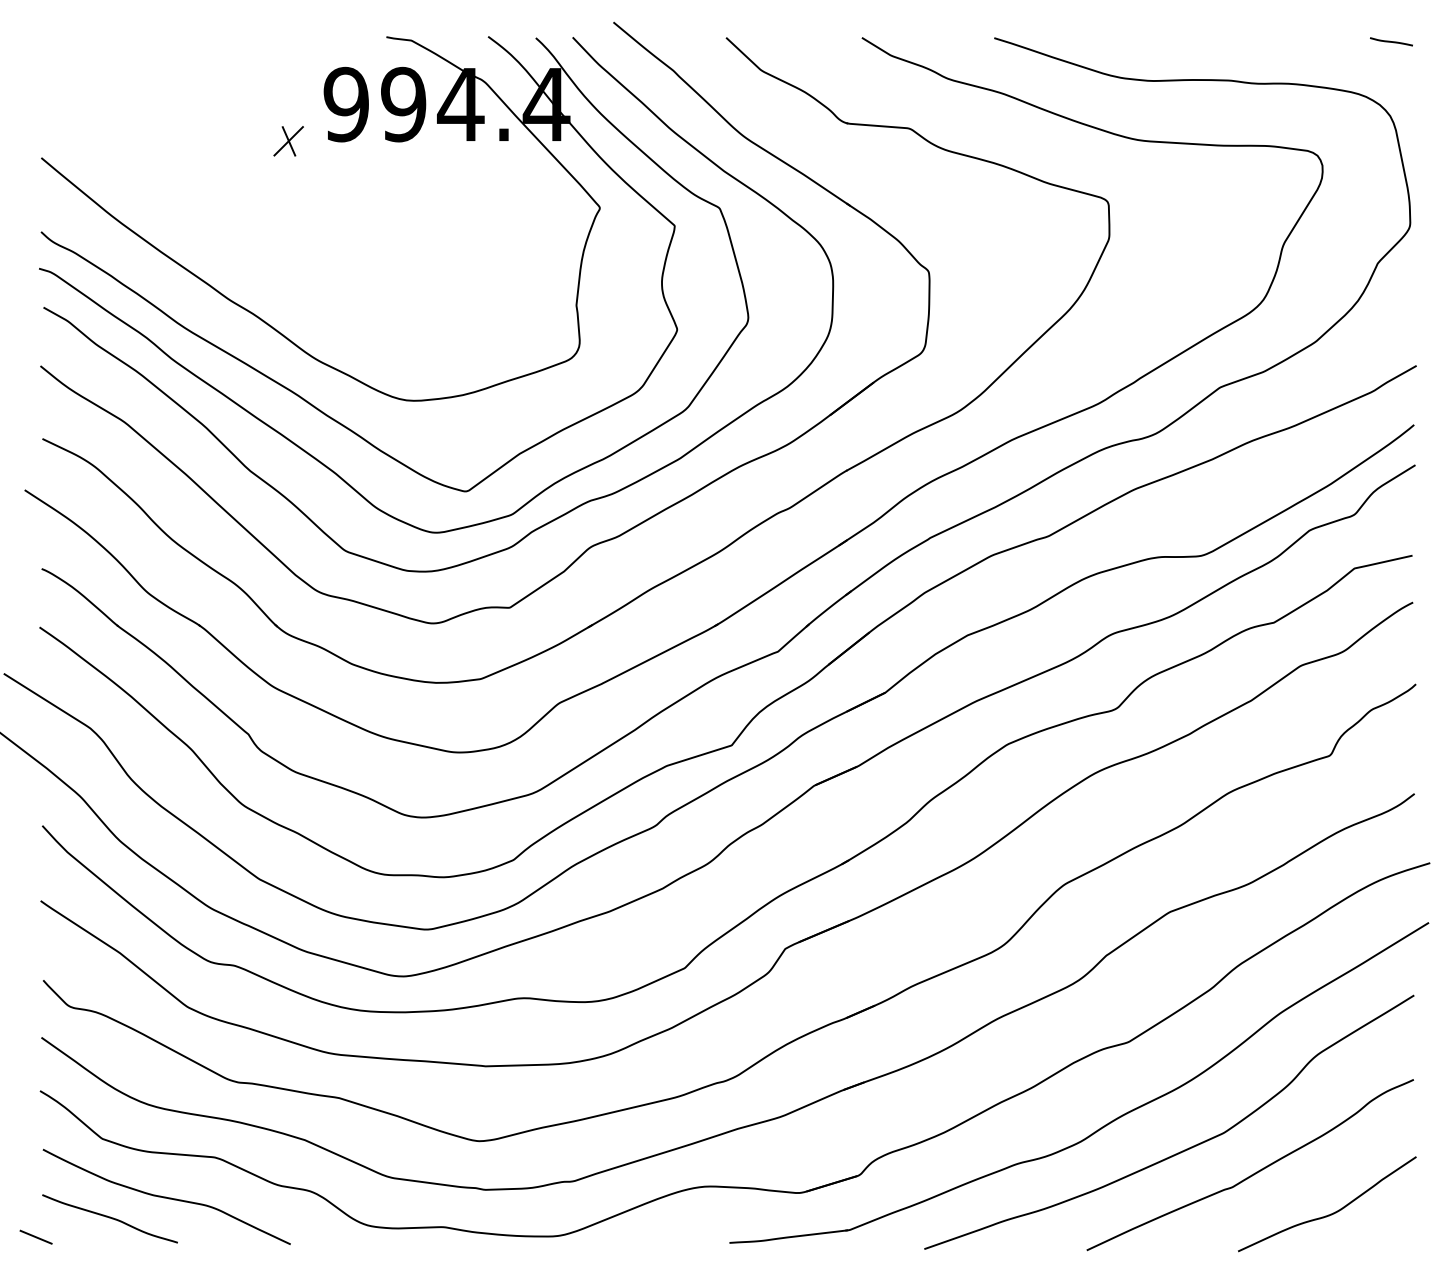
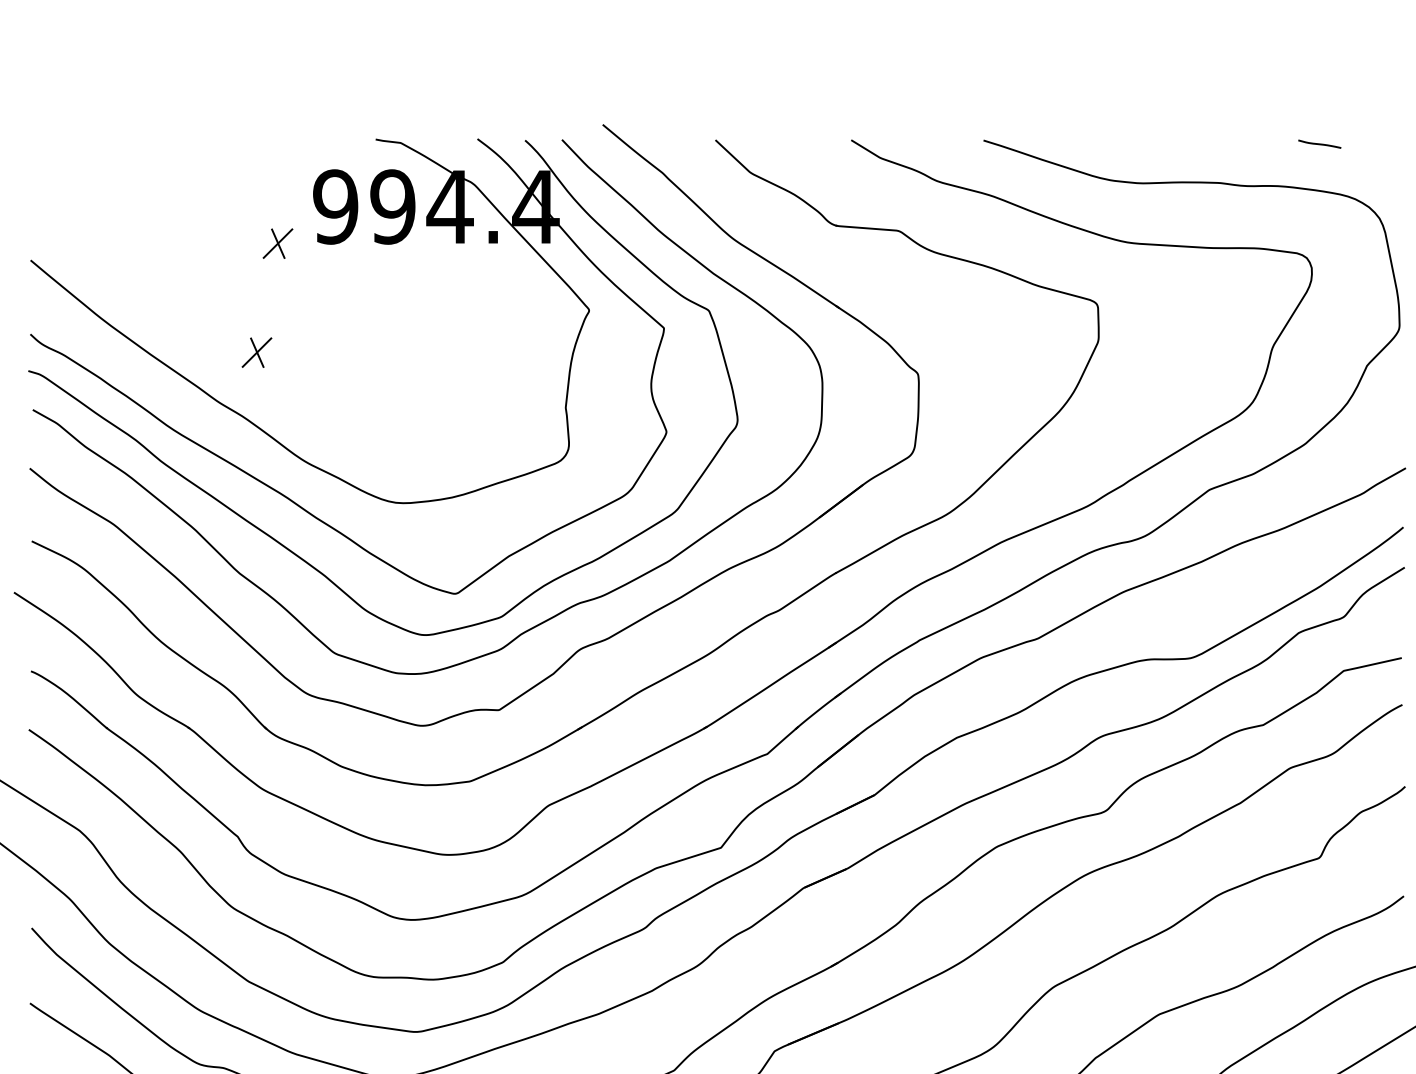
line: (1391, 41) -> (1319, 143), moved
part: (267, 250) -> (256, 352), added

